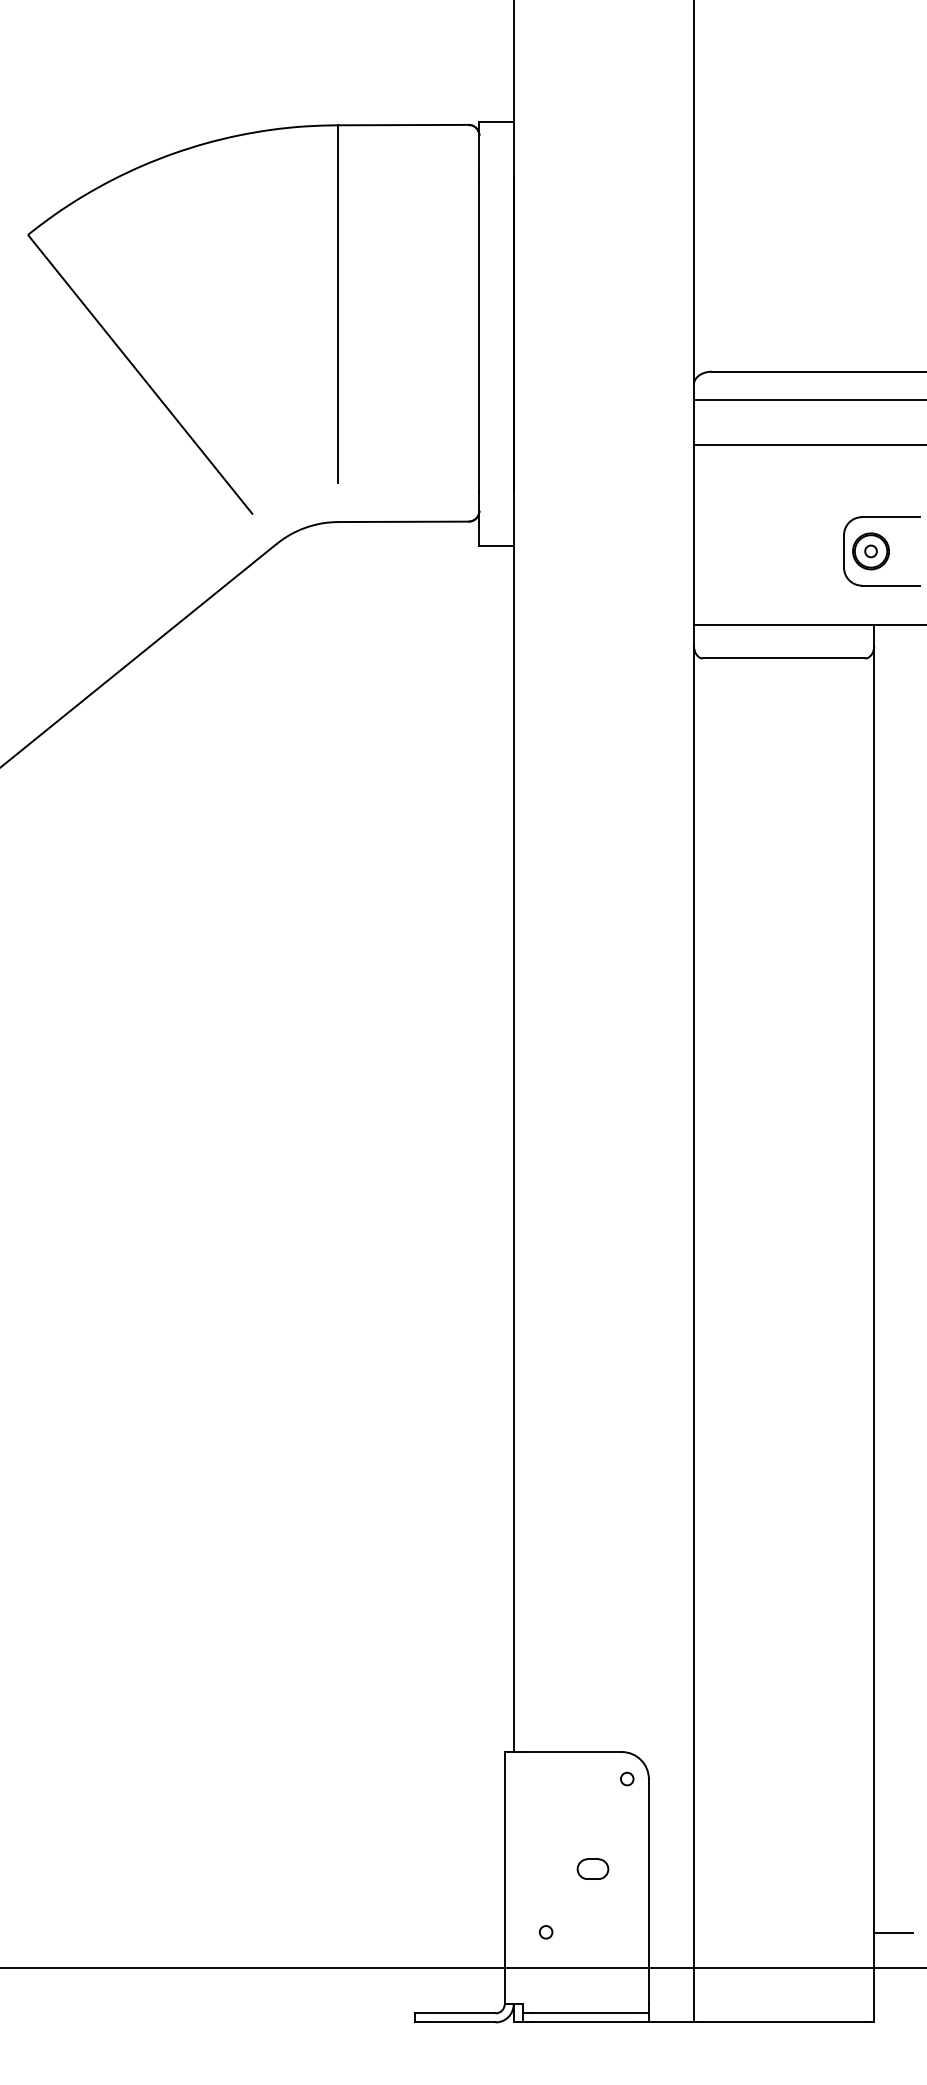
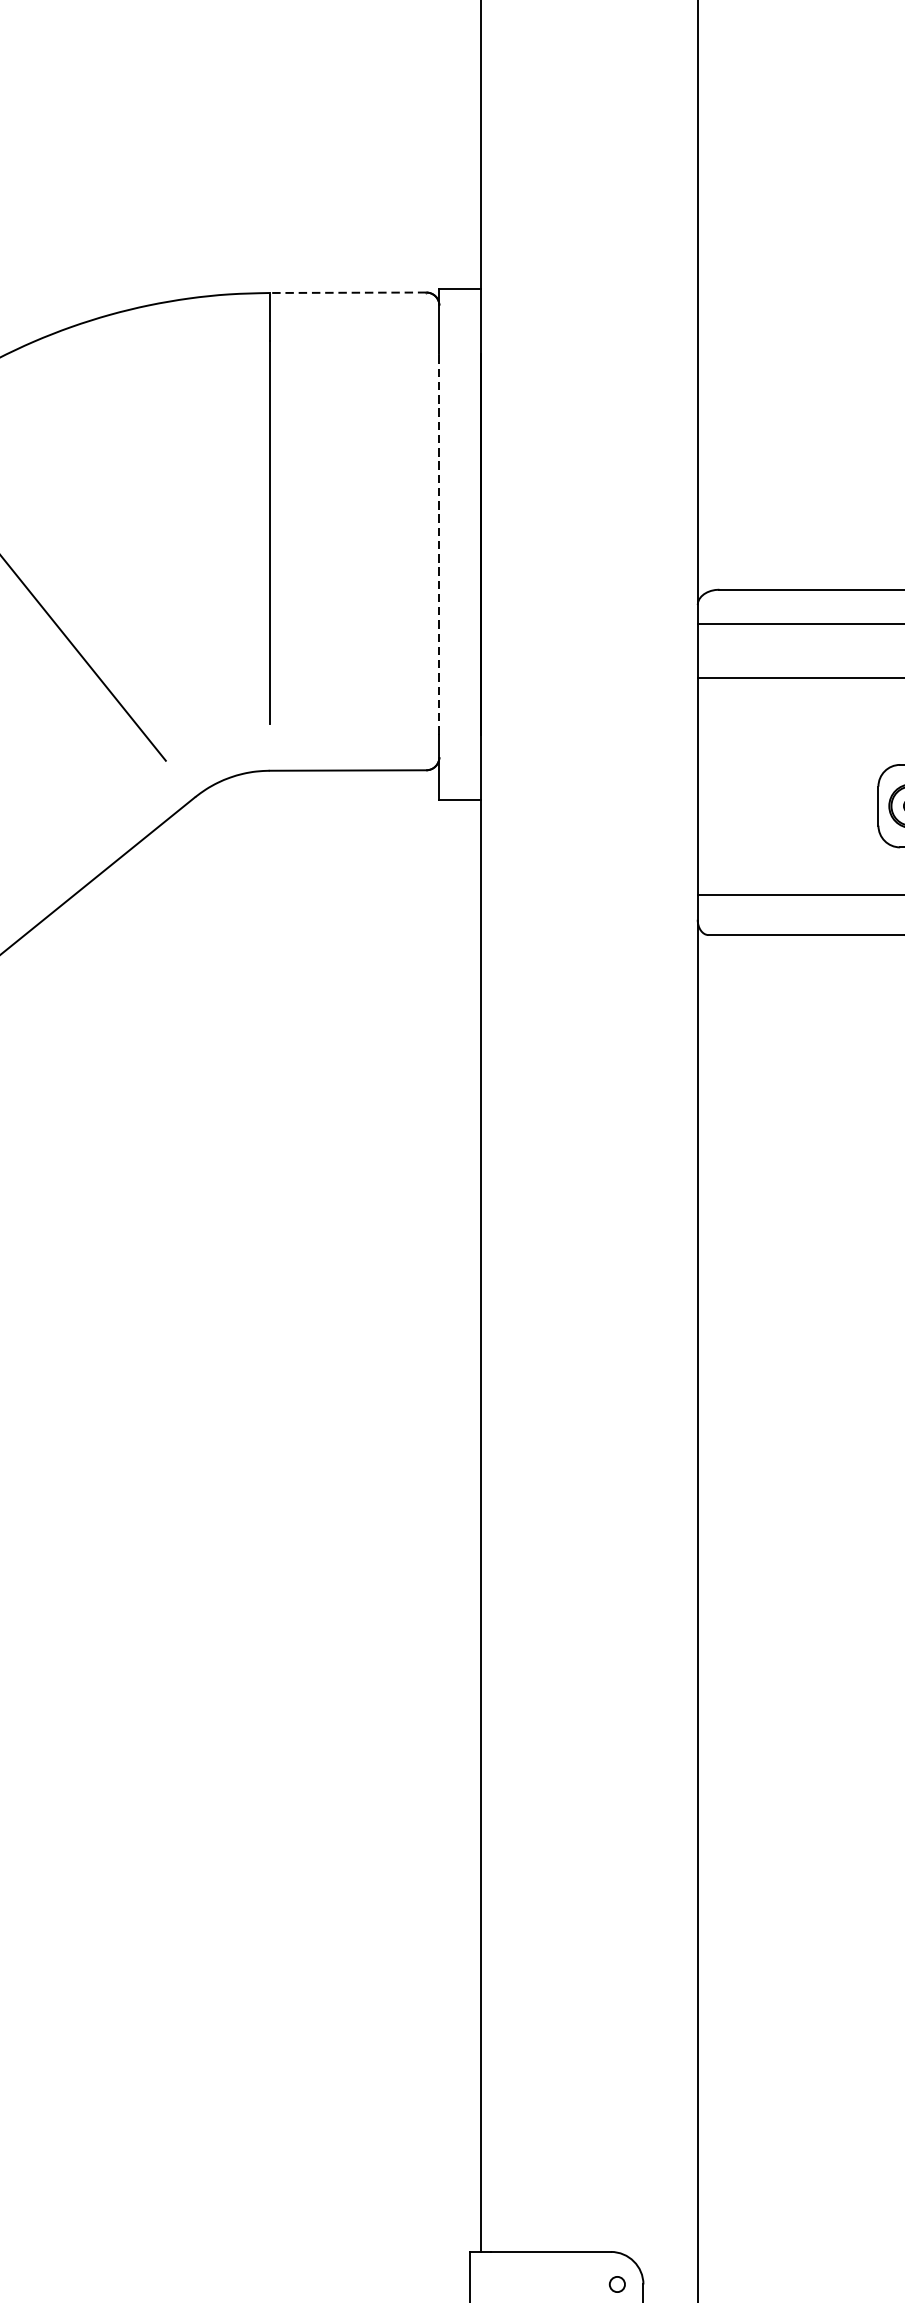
line: (403, 125) -> (347, 293), solid -> dashed
line: (479, 334) -> (439, 544), solid -> dashed

